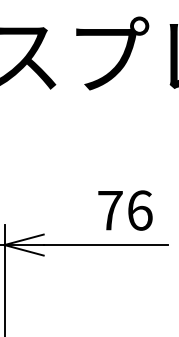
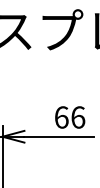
text: (110, 210) -> (61, 117), 76 -> 66

